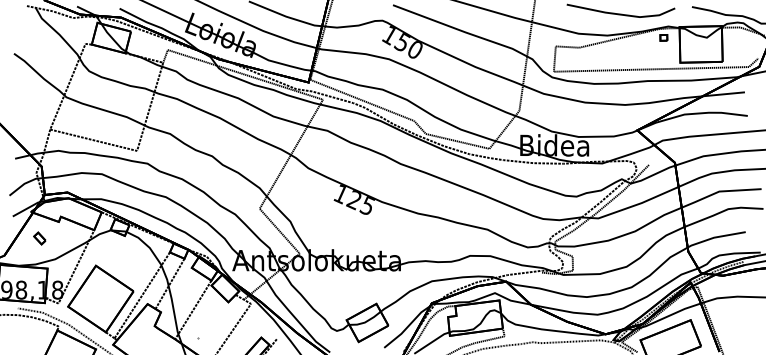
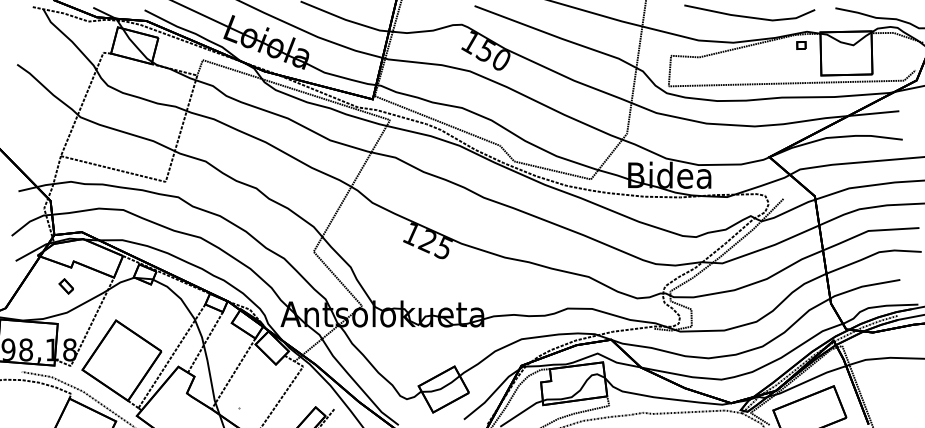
part: (39, 238) -> (66, 286), moved

